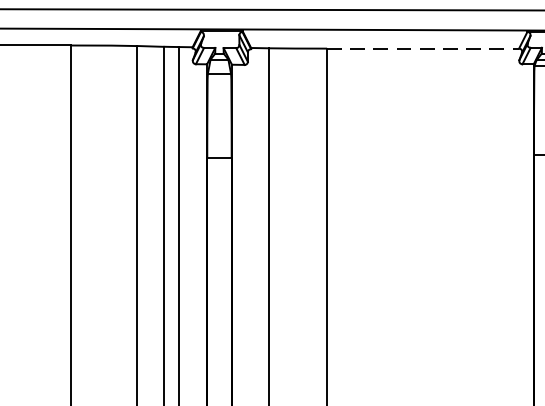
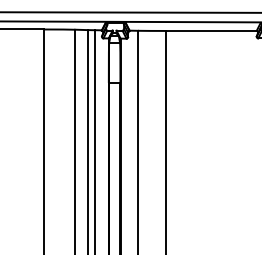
line: (423, 47) -> (211, 30), dashed -> solid

